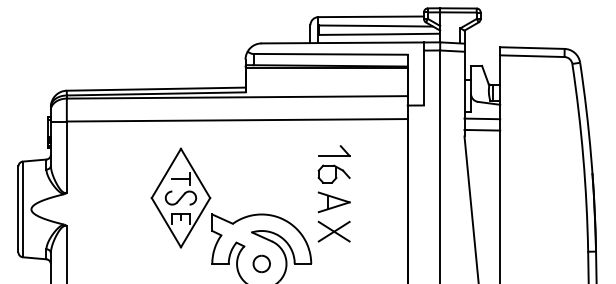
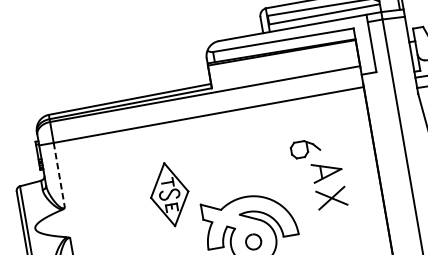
part: (334, 150) -> (302, 127), removed
line: (66, 157) -> (59, 175), solid -> dashed
part: (180, 197) -> (169, 194), size x0.7
part: (331, 209) -> (325, 178), moved

